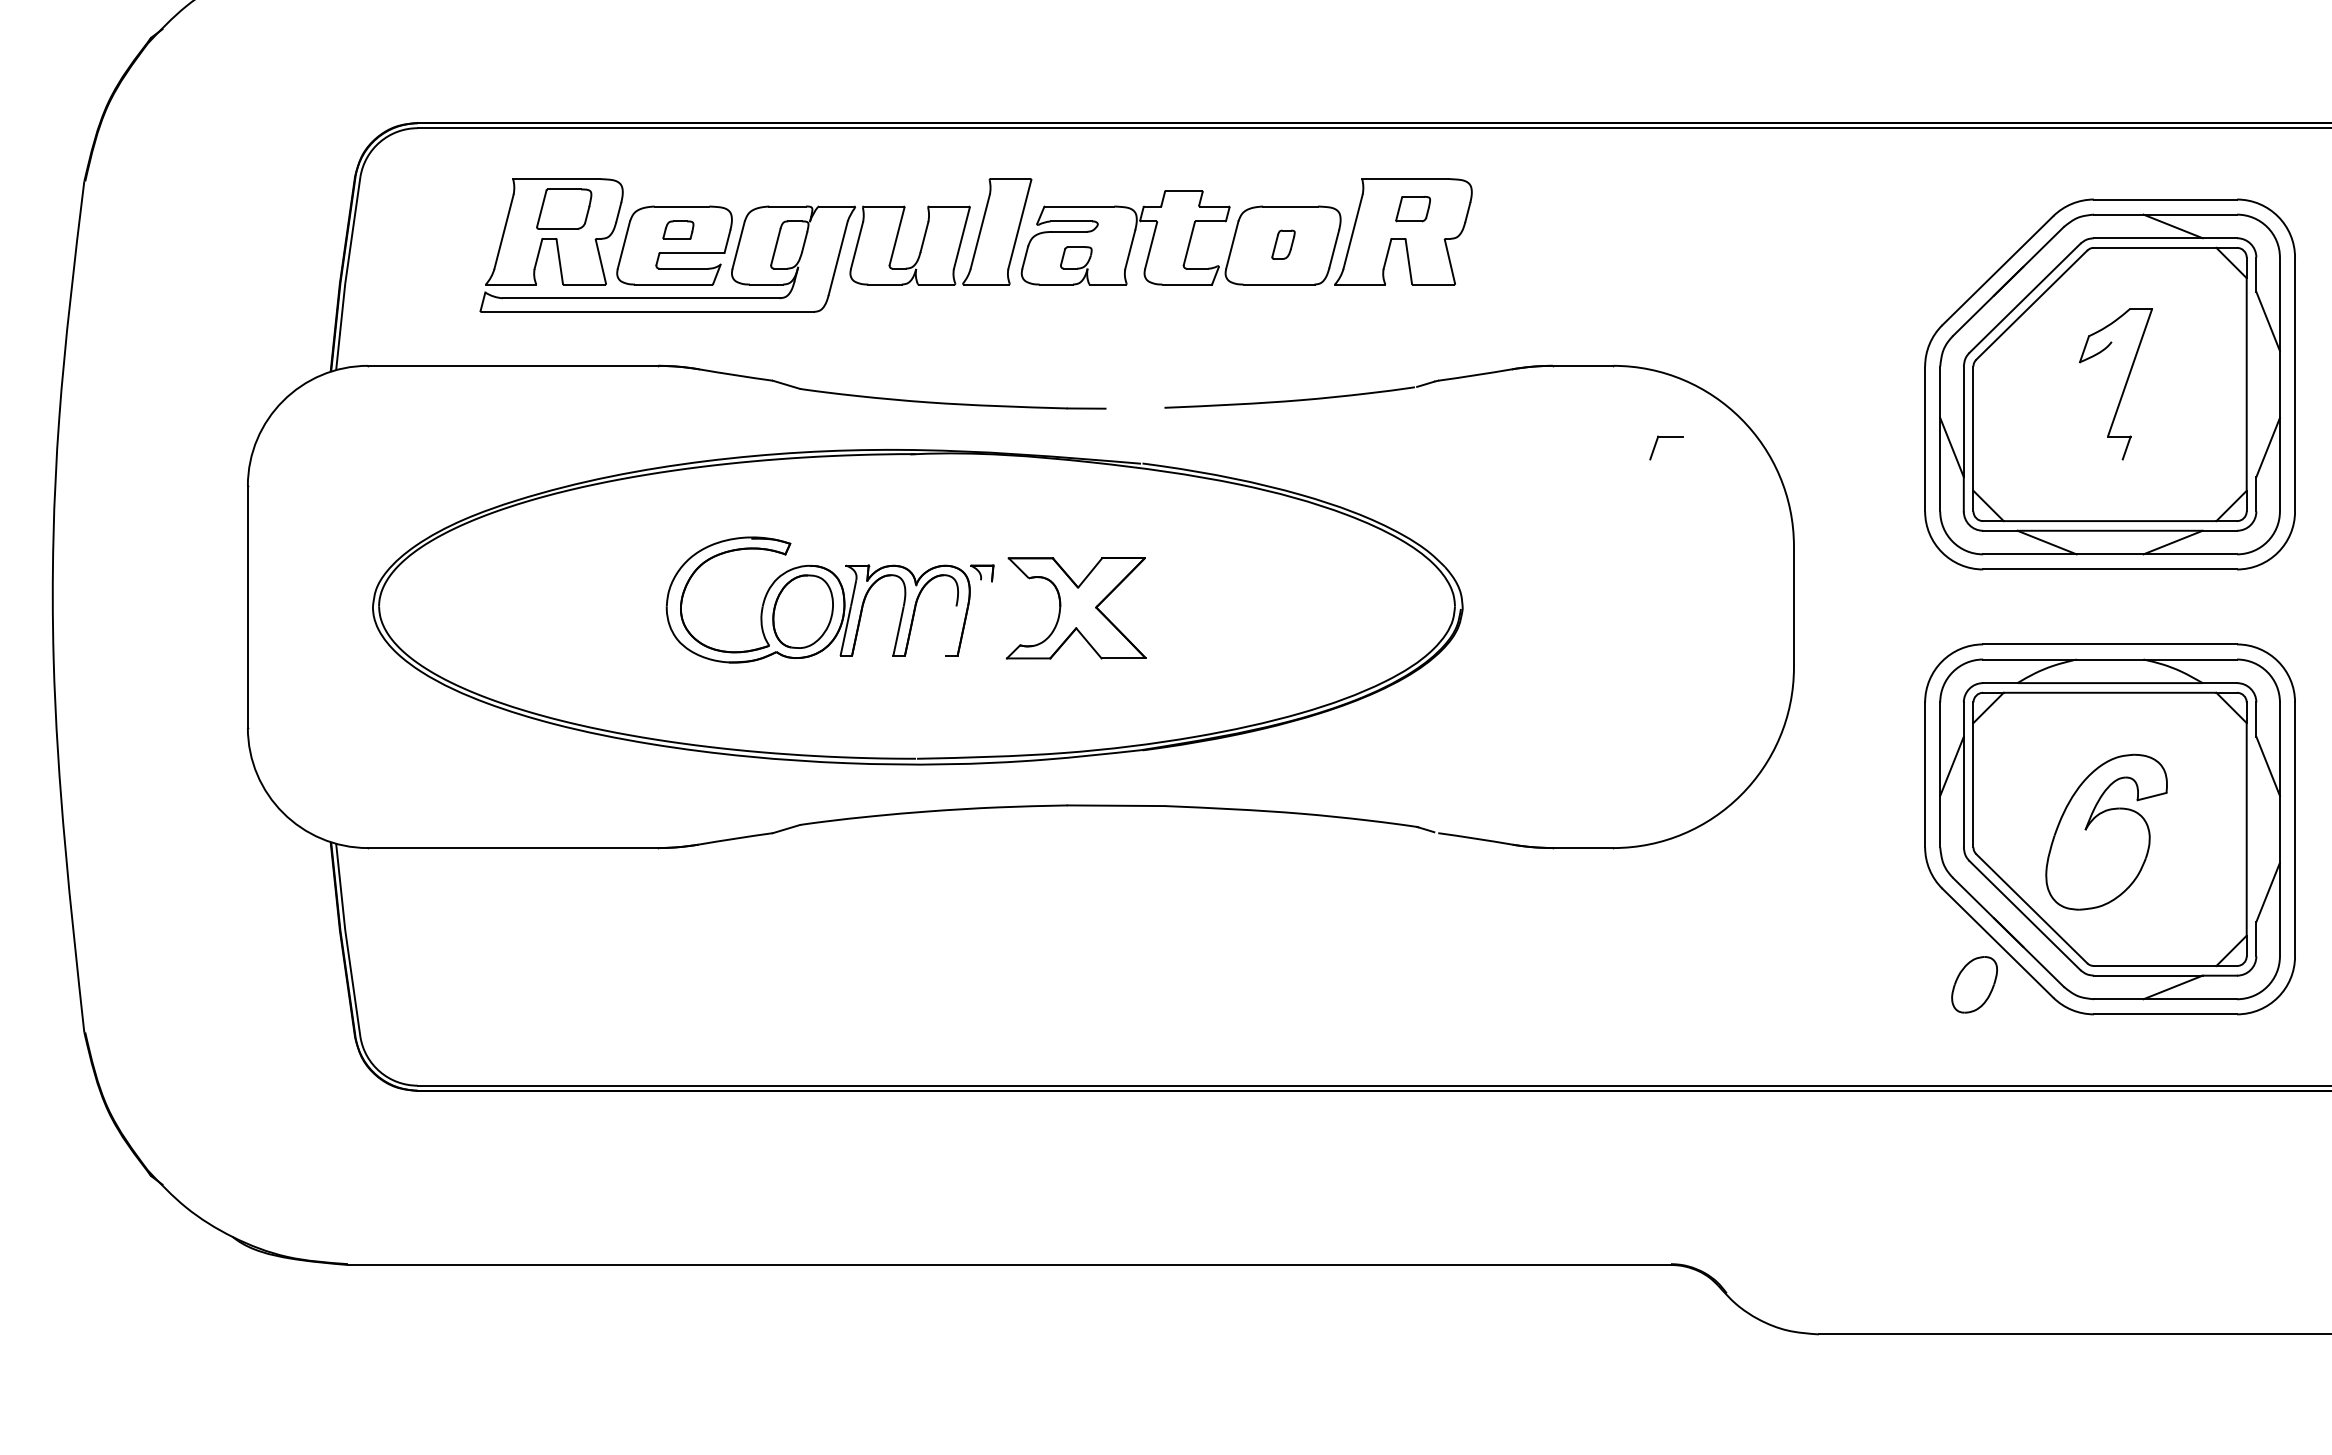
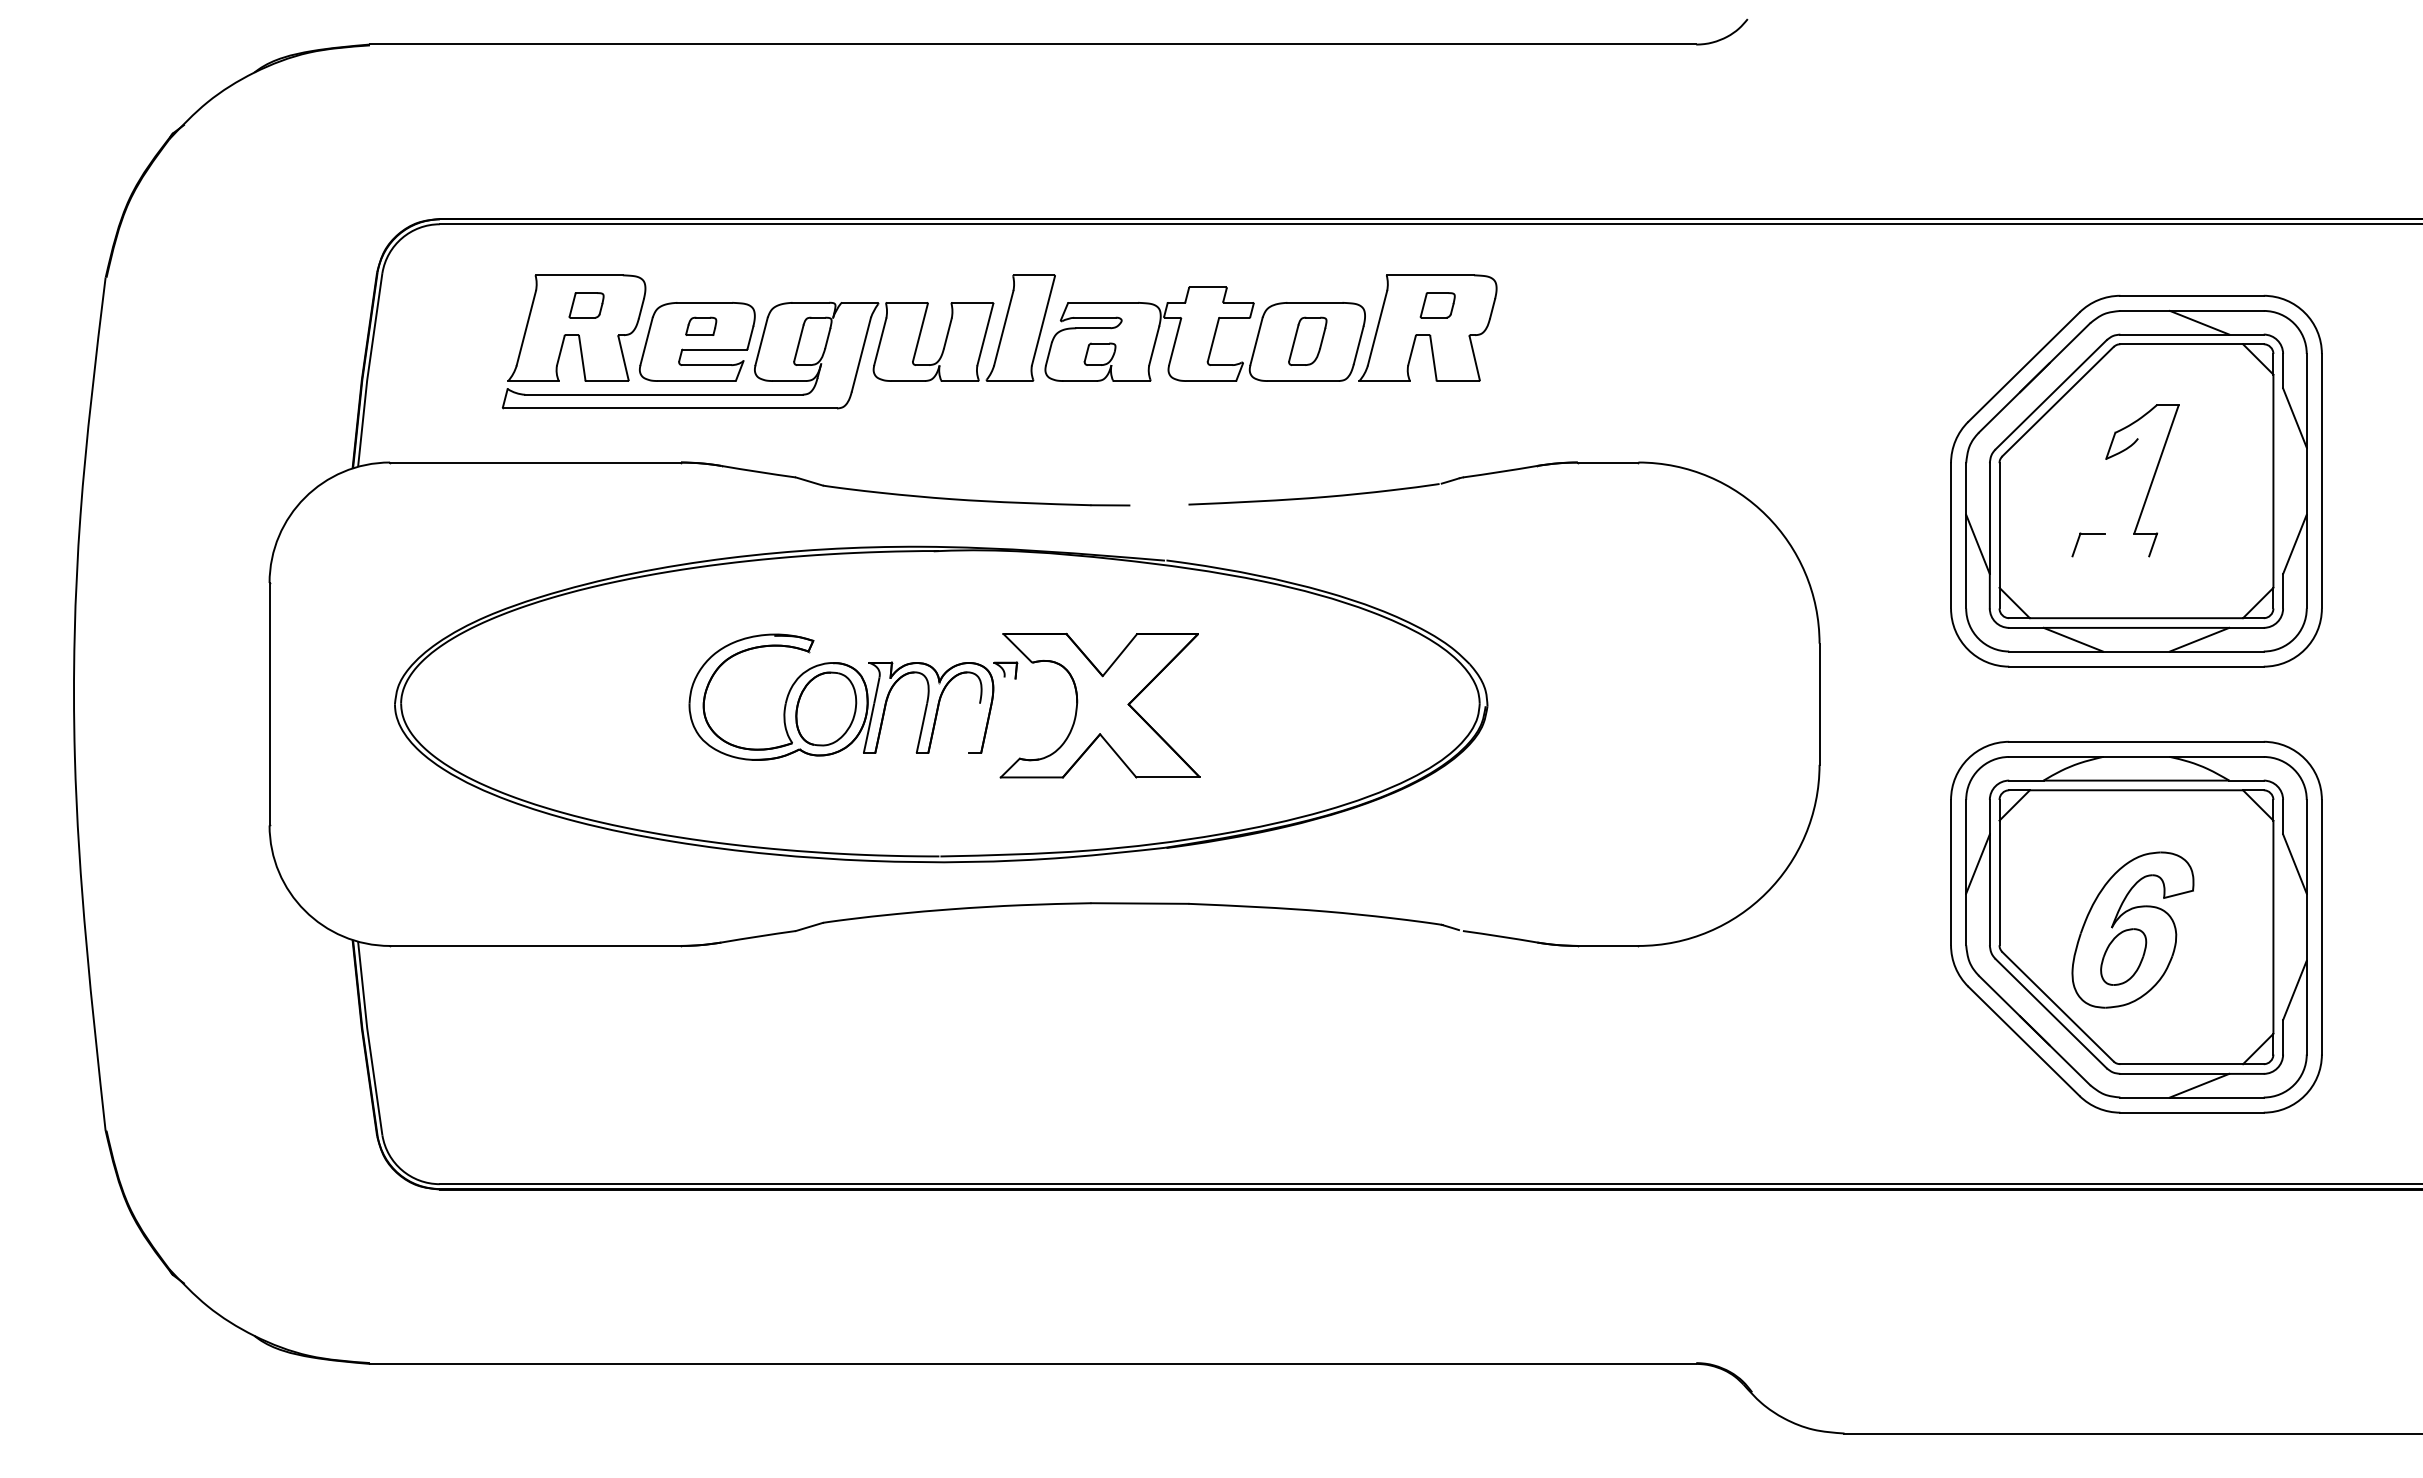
part: (563, 209) -> (586, 305), size x0.62
part: (1283, 244) -> (1307, 340), size x1.67
part: (1666, 437) -> (2088, 534), moved
part: (1075, 608) -> (1099, 705), size x1.43
part: (1974, 984) -> (2123, 956), moved

